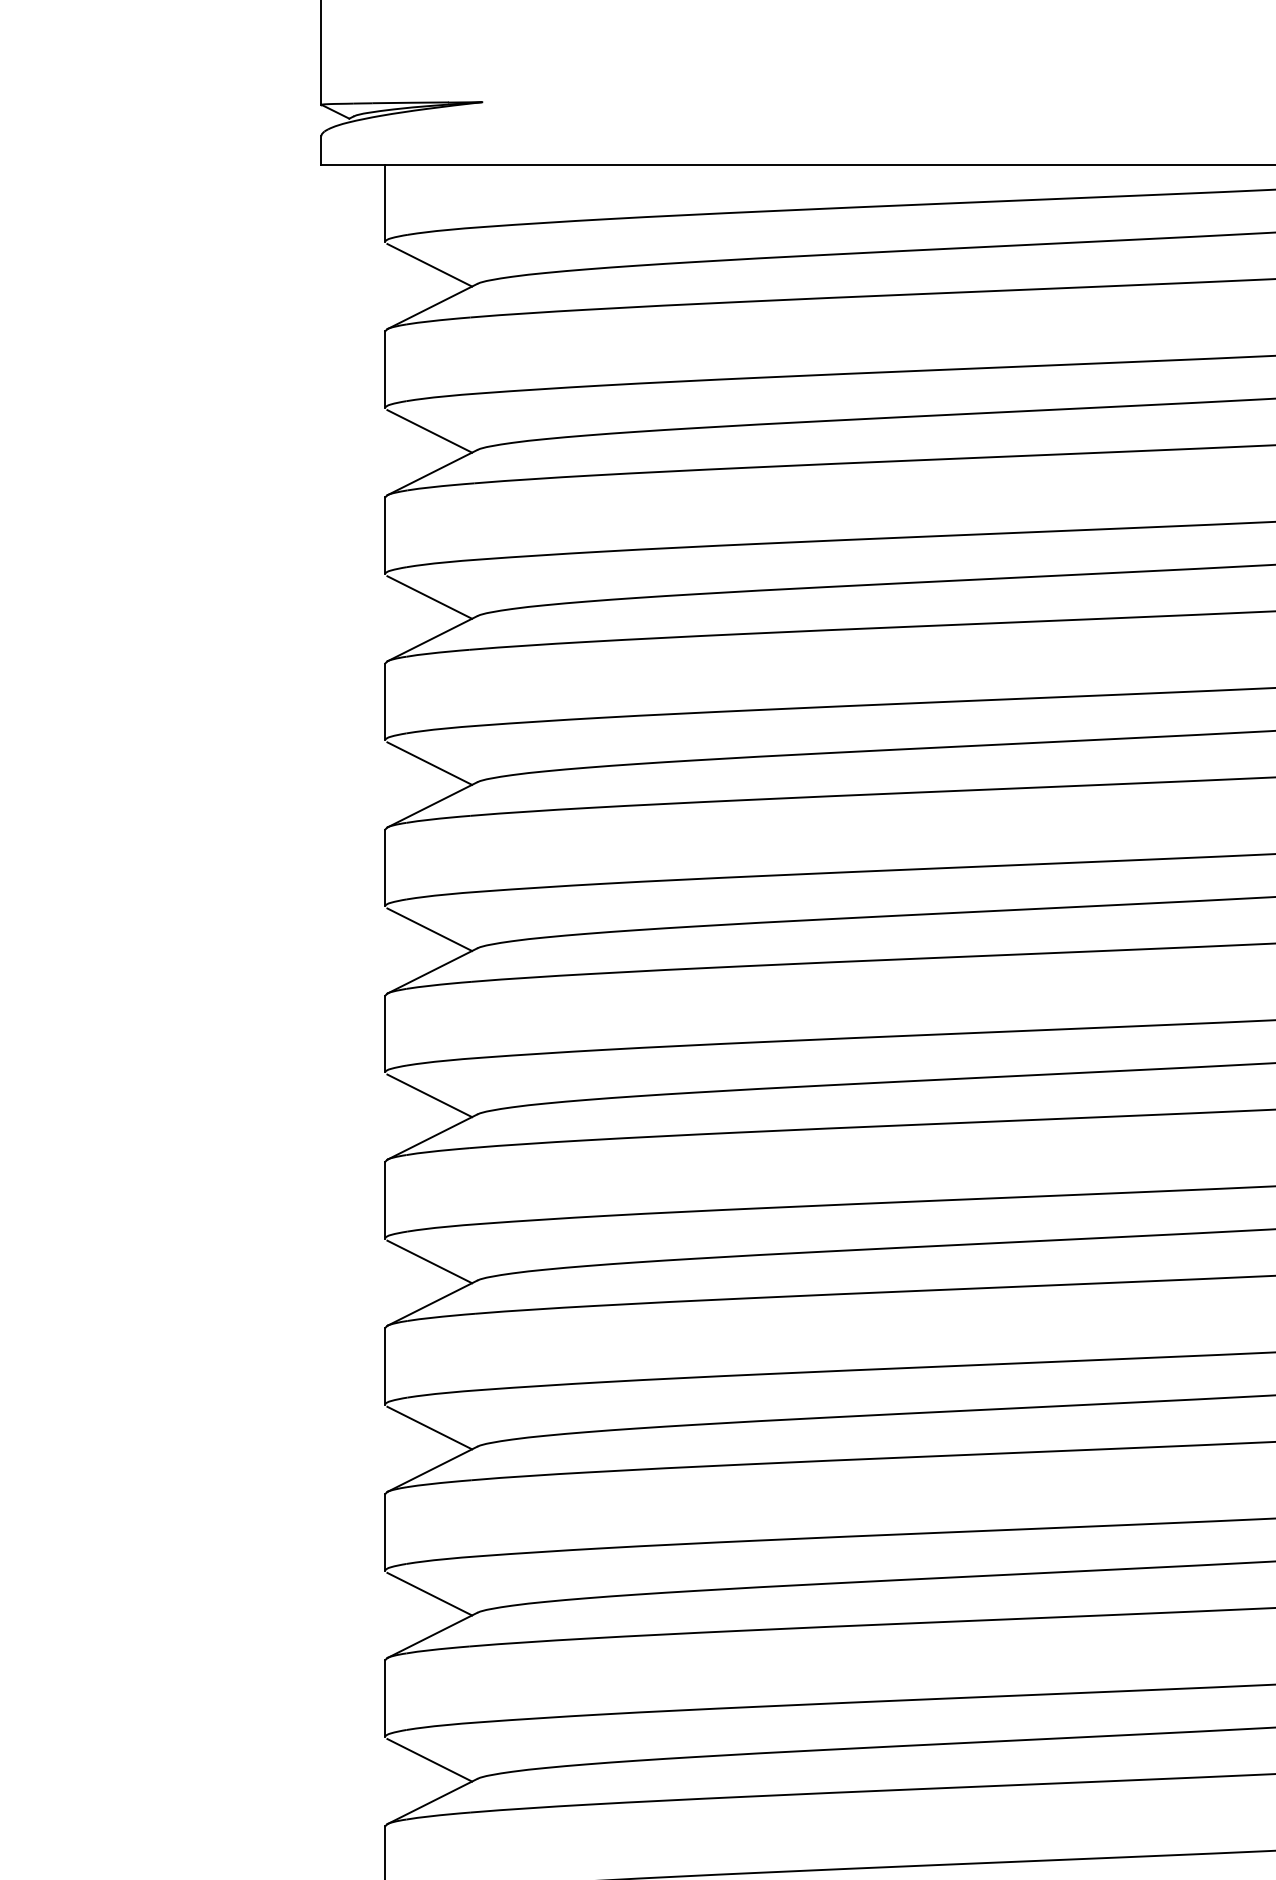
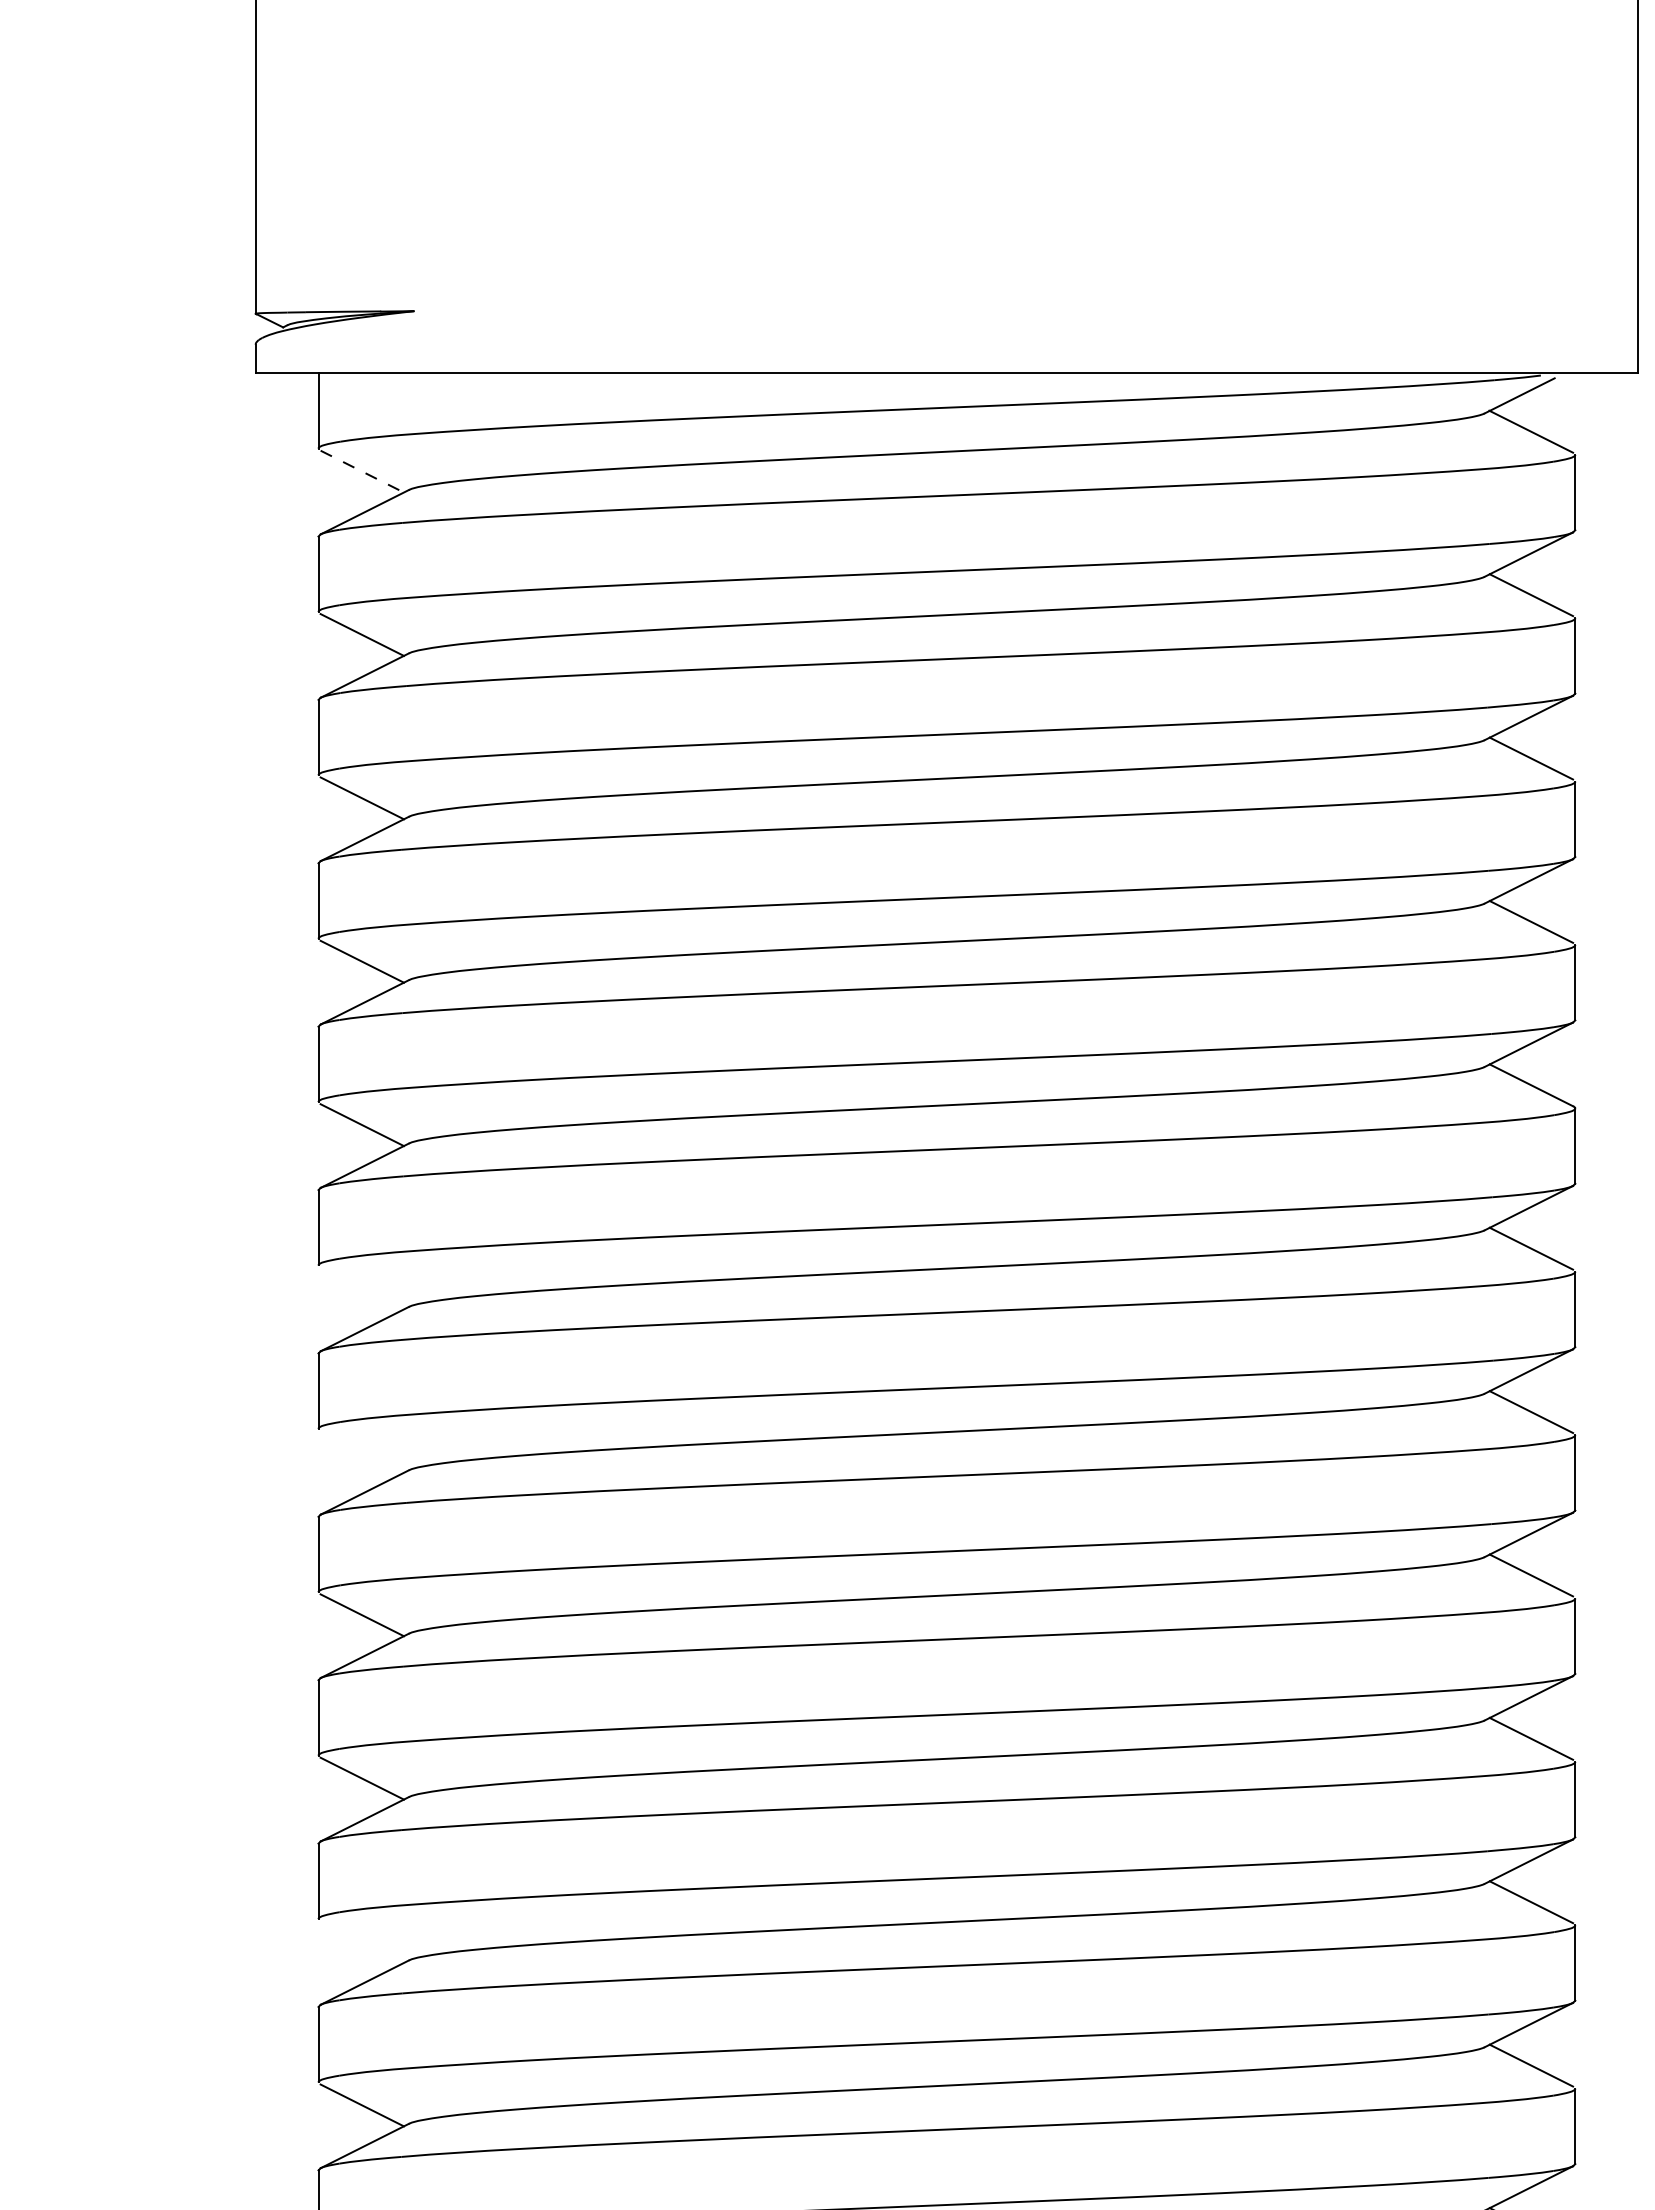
line: (429, 265) -> (362, 471), solid -> dashed
line: (428, 1095) -> (361, 1288), removed
line: (428, 1261) -> (361, 1451), removed
line: (428, 1760) -> (361, 1942), removed

